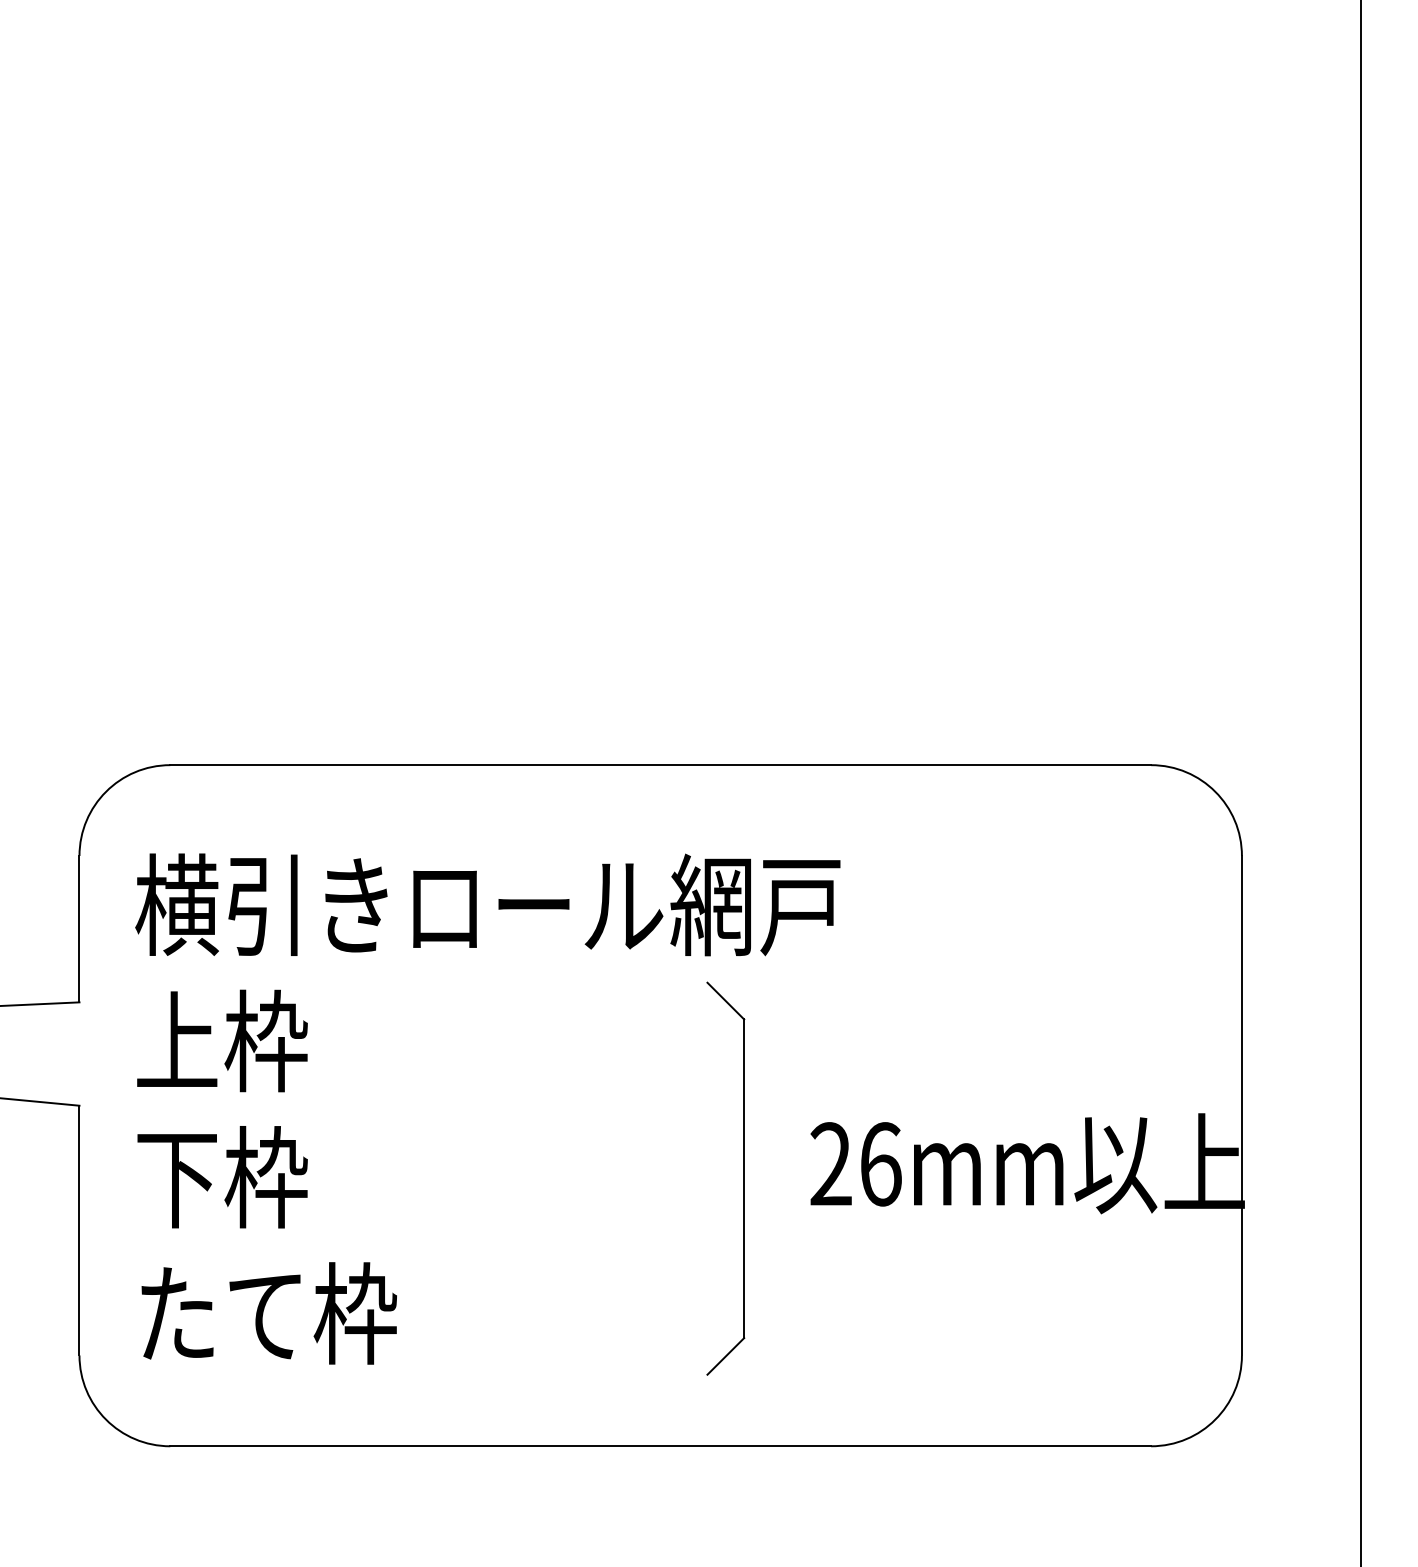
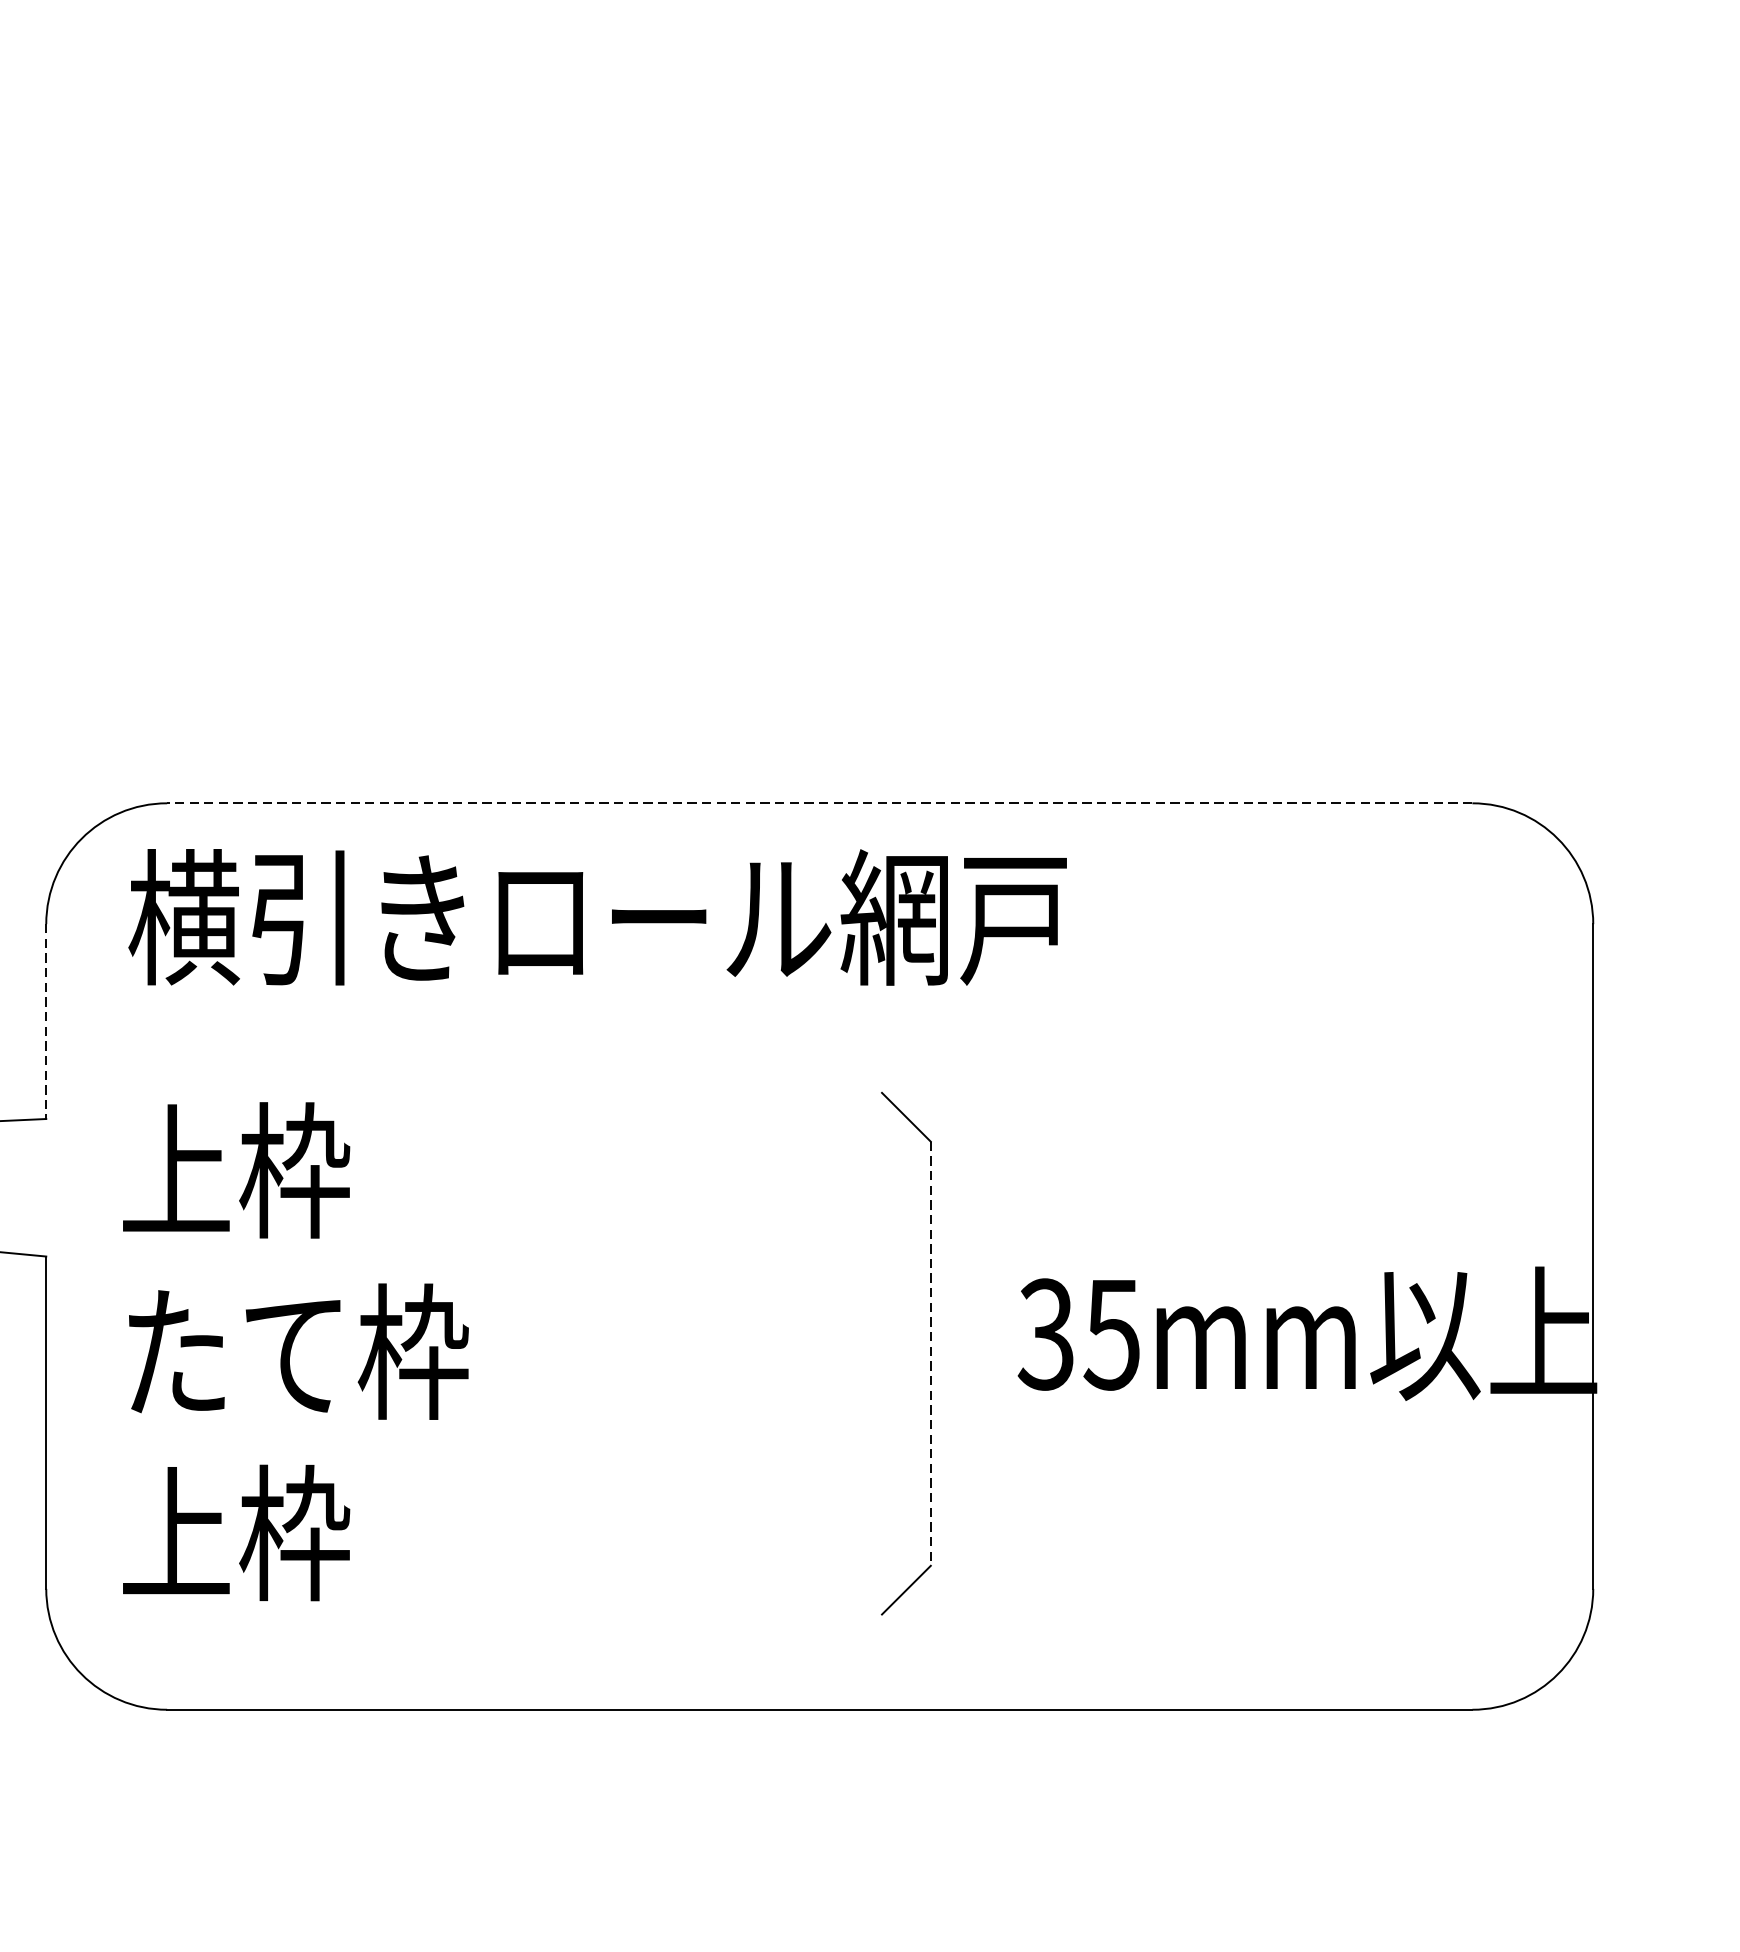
line: (660, 765) -> (819, 803), solid -> dashed
text: (487, 904) -> (597, 916), moved
line: (79, 929) -> (46, 1022), solid -> dashed
text: (855, 1164) -> (1078, 1334), 26mm -> 35mm
text: (266, 1177) -> (295, 1352), 下枠 -> たて枠
line: (744, 1179) -> (931, 1354), solid -> dashed
text: (266, 1313) -> (295, 1533), たて枠 -> 上枠

